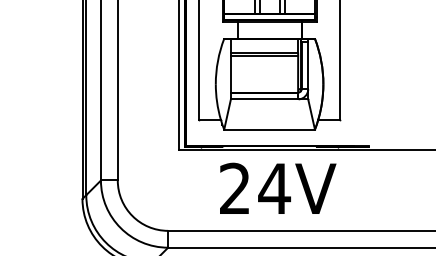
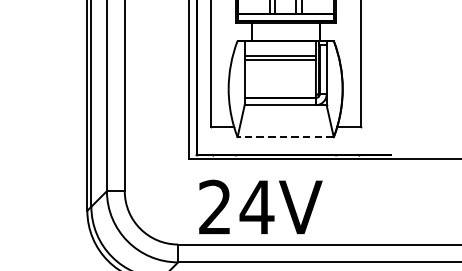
line: (269, 129) -> (285, 137), solid -> dashed
text: (278, 187) -> (261, 205), moved

